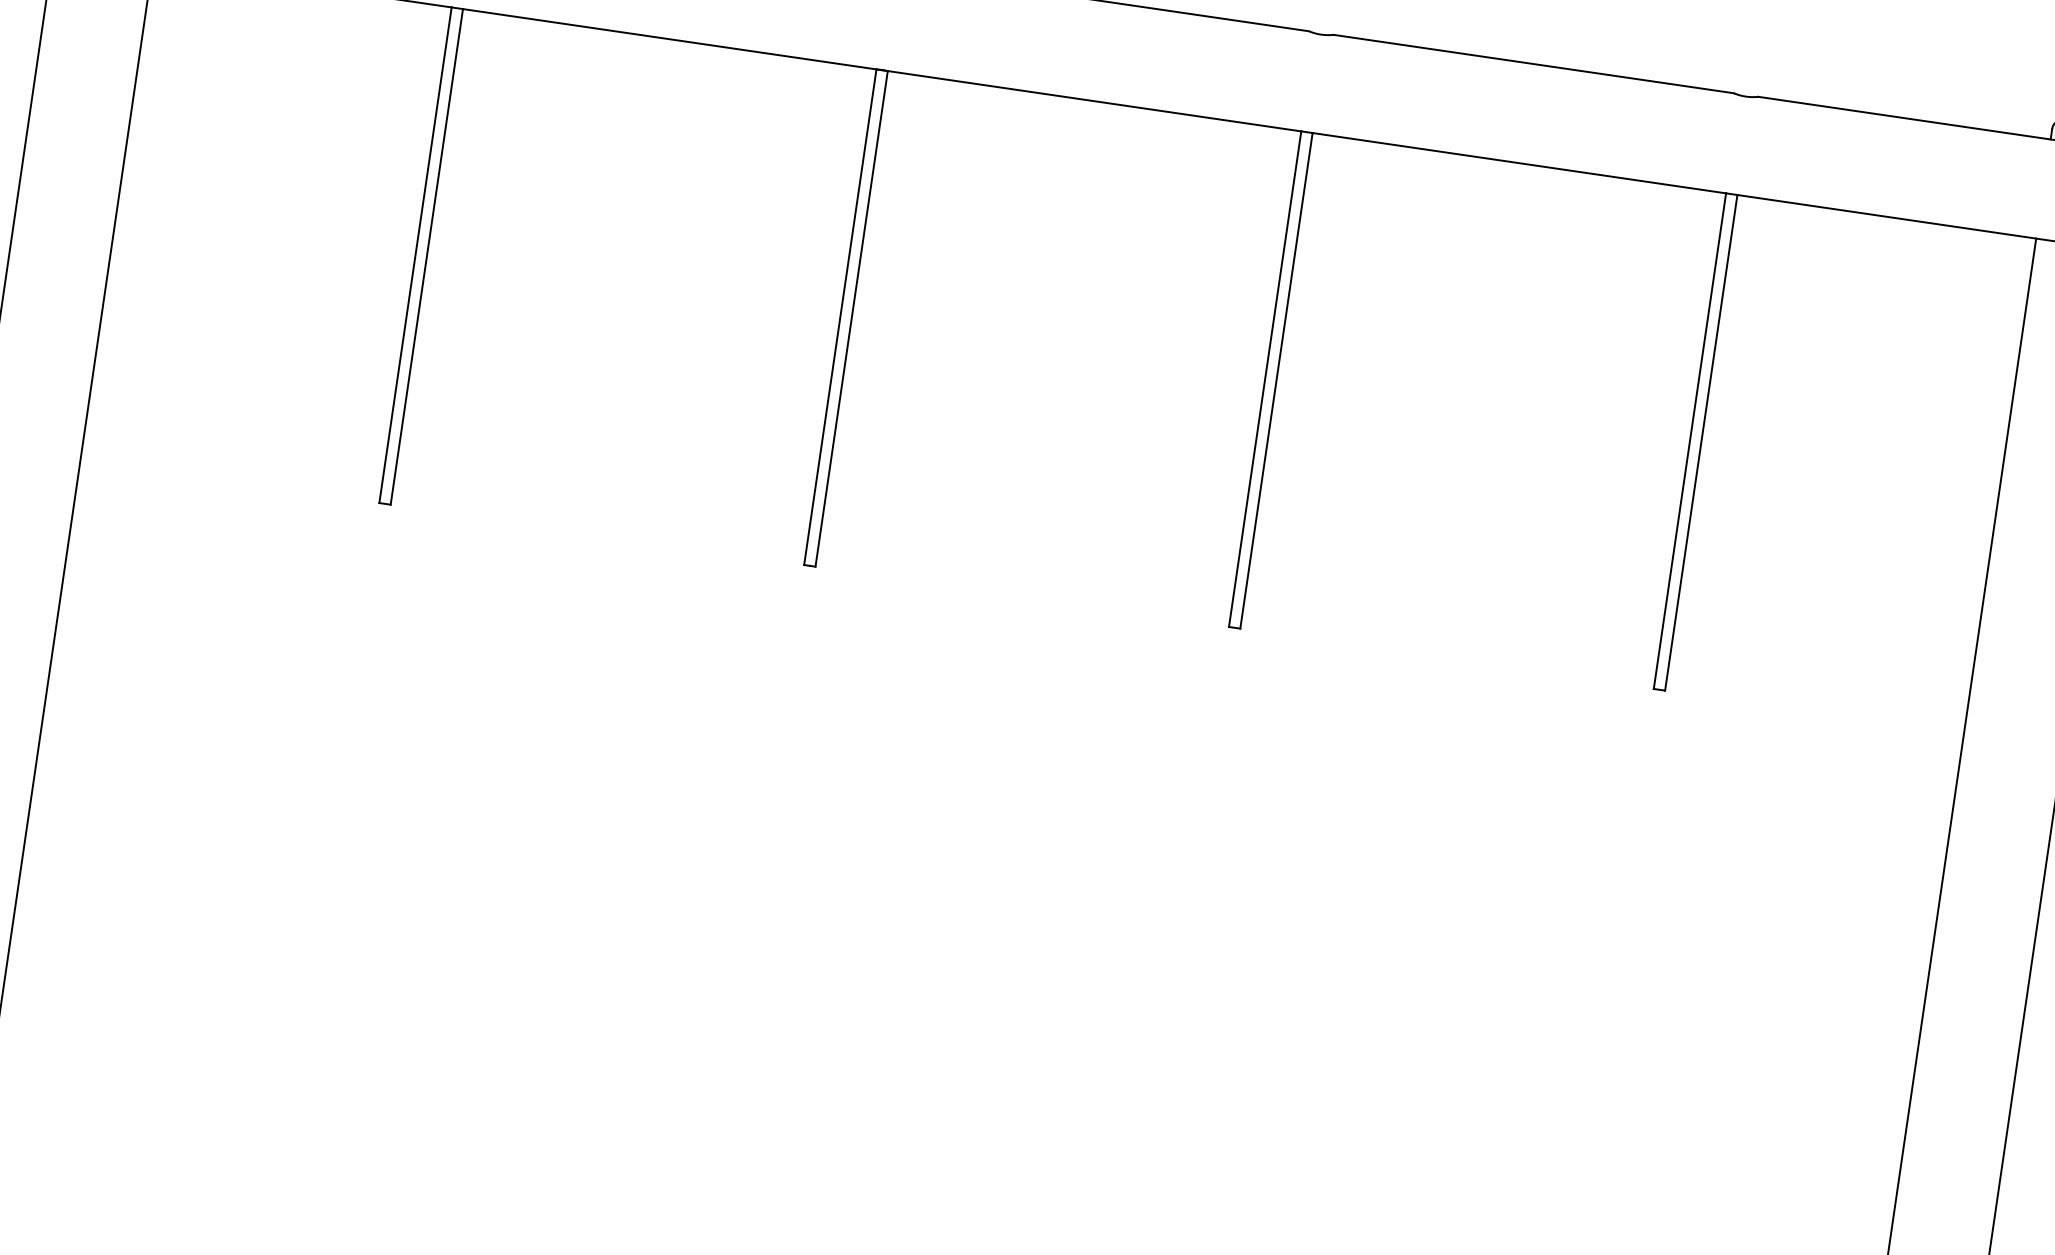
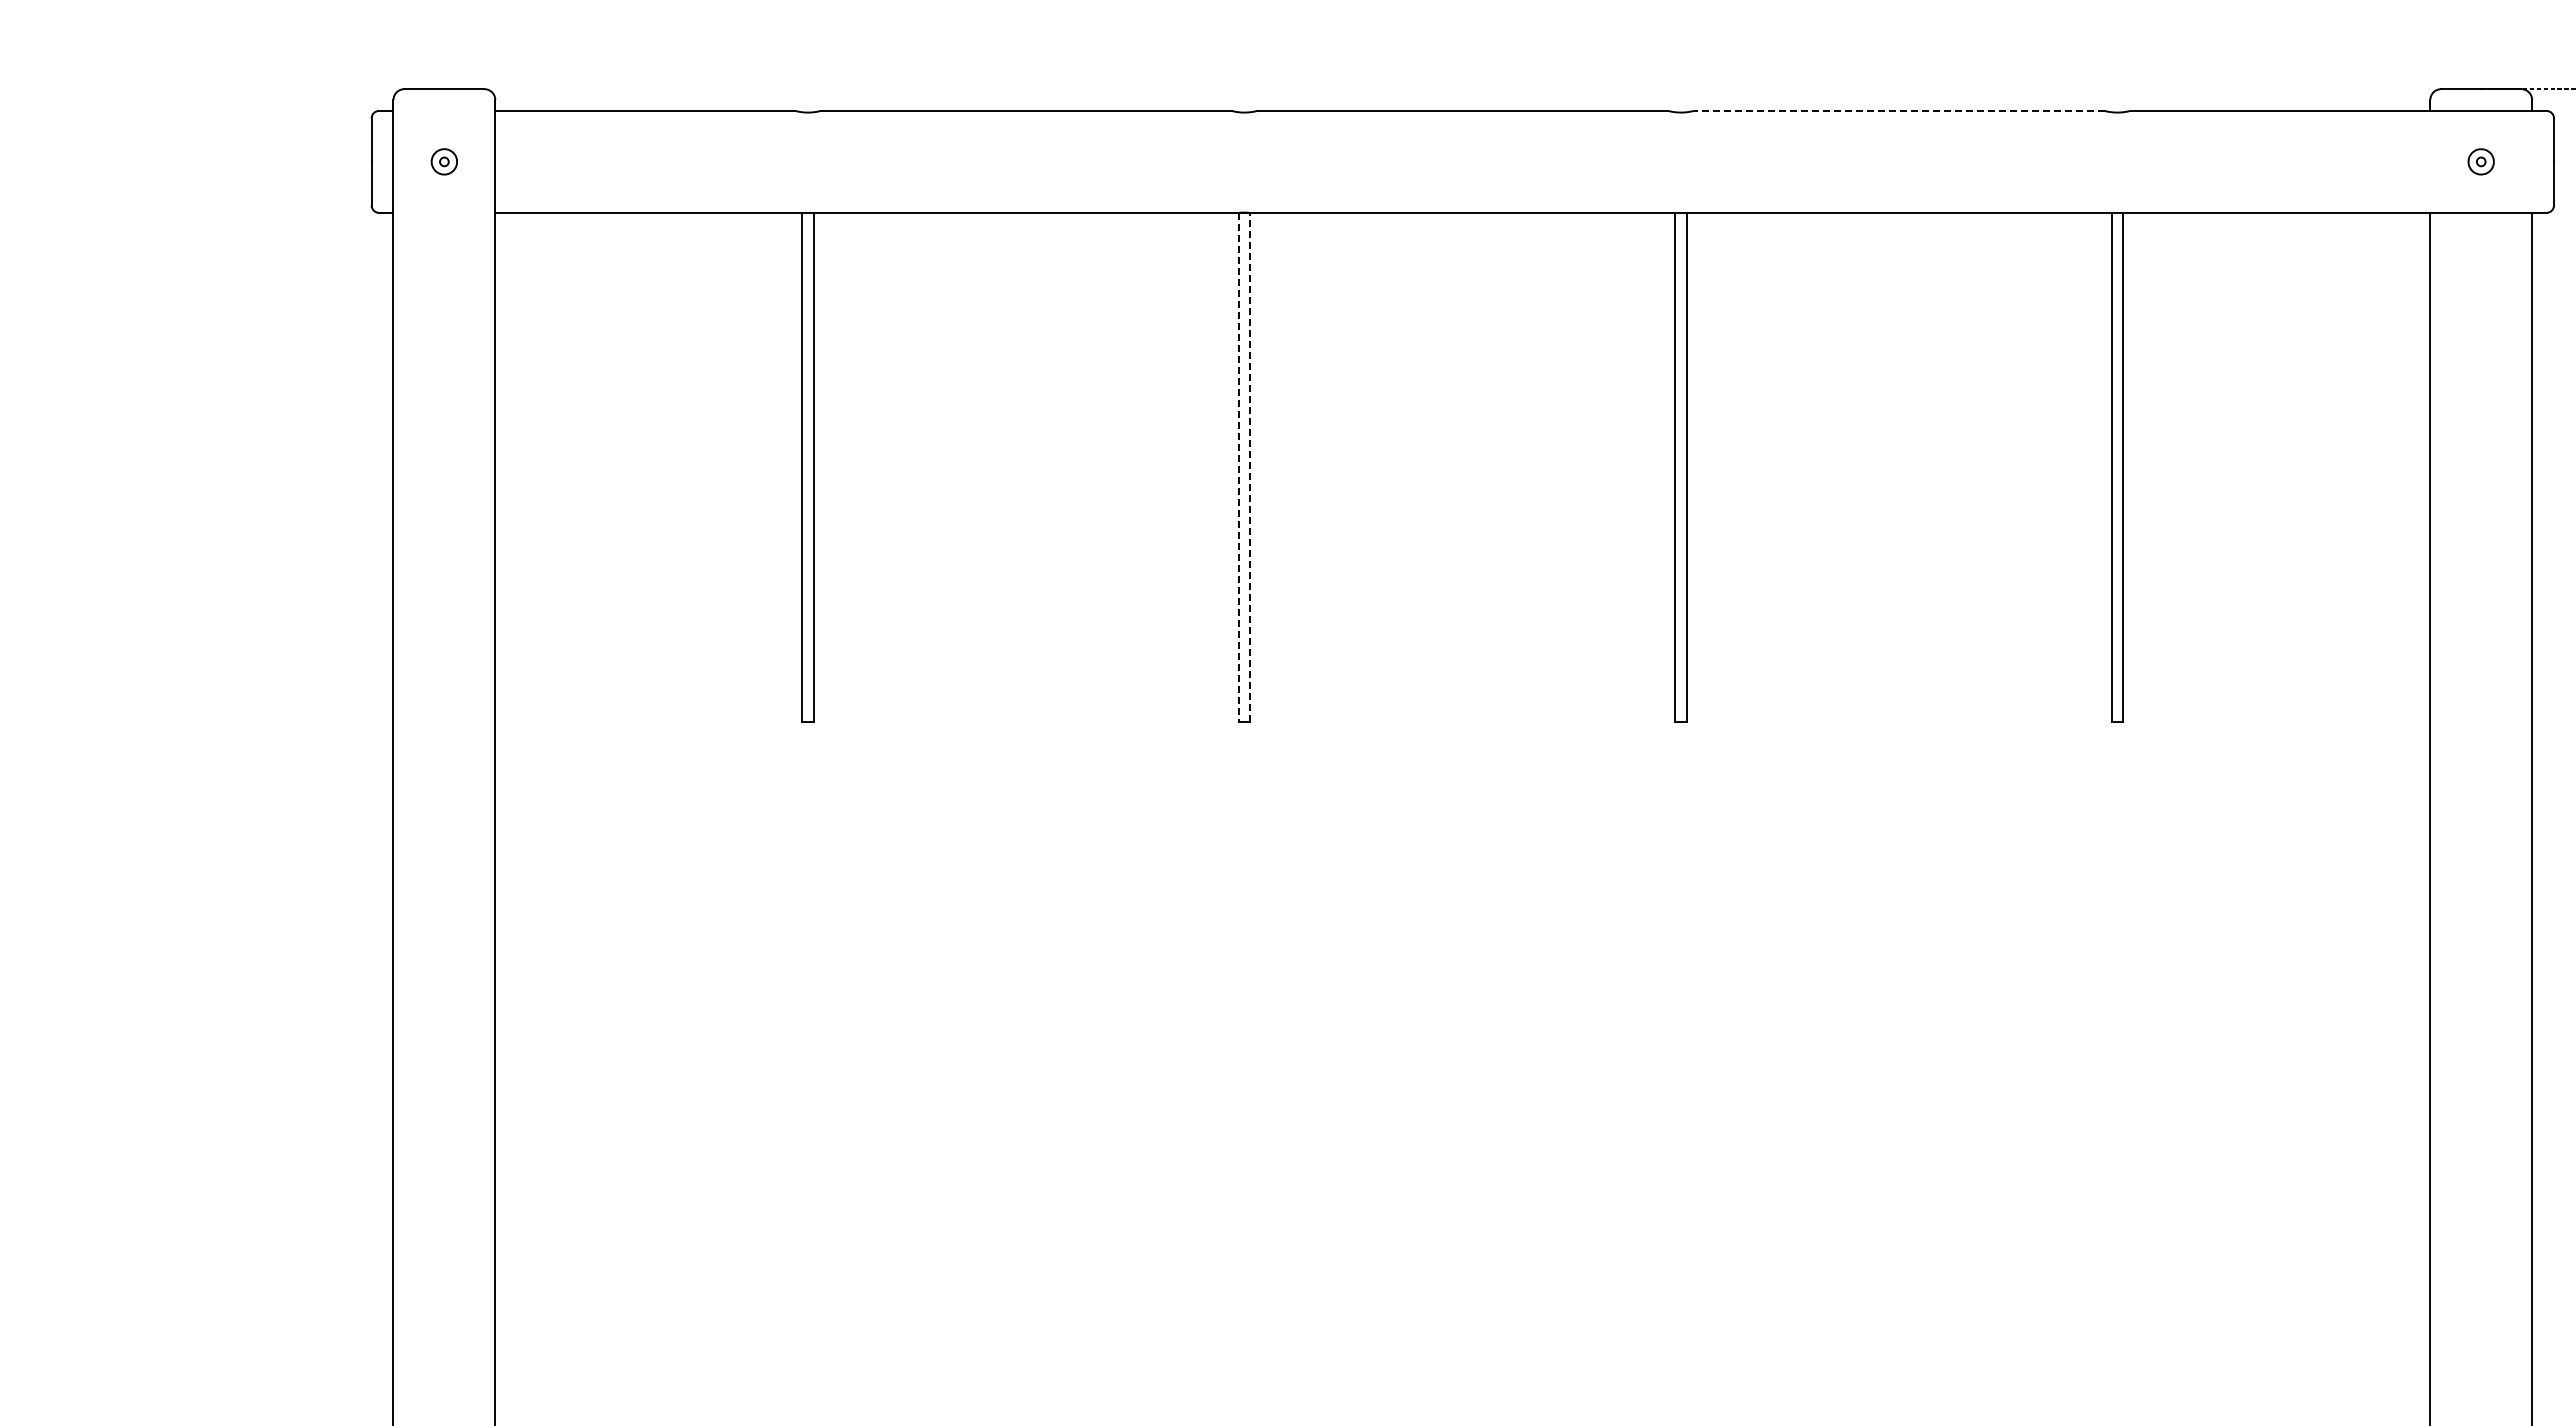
line: (1534, 63) -> (1899, 110), solid -> dashed
line: (840, 317) -> (1238, 467), solid -> dashed
line: (851, 318) -> (1250, 467), solid -> dashed

